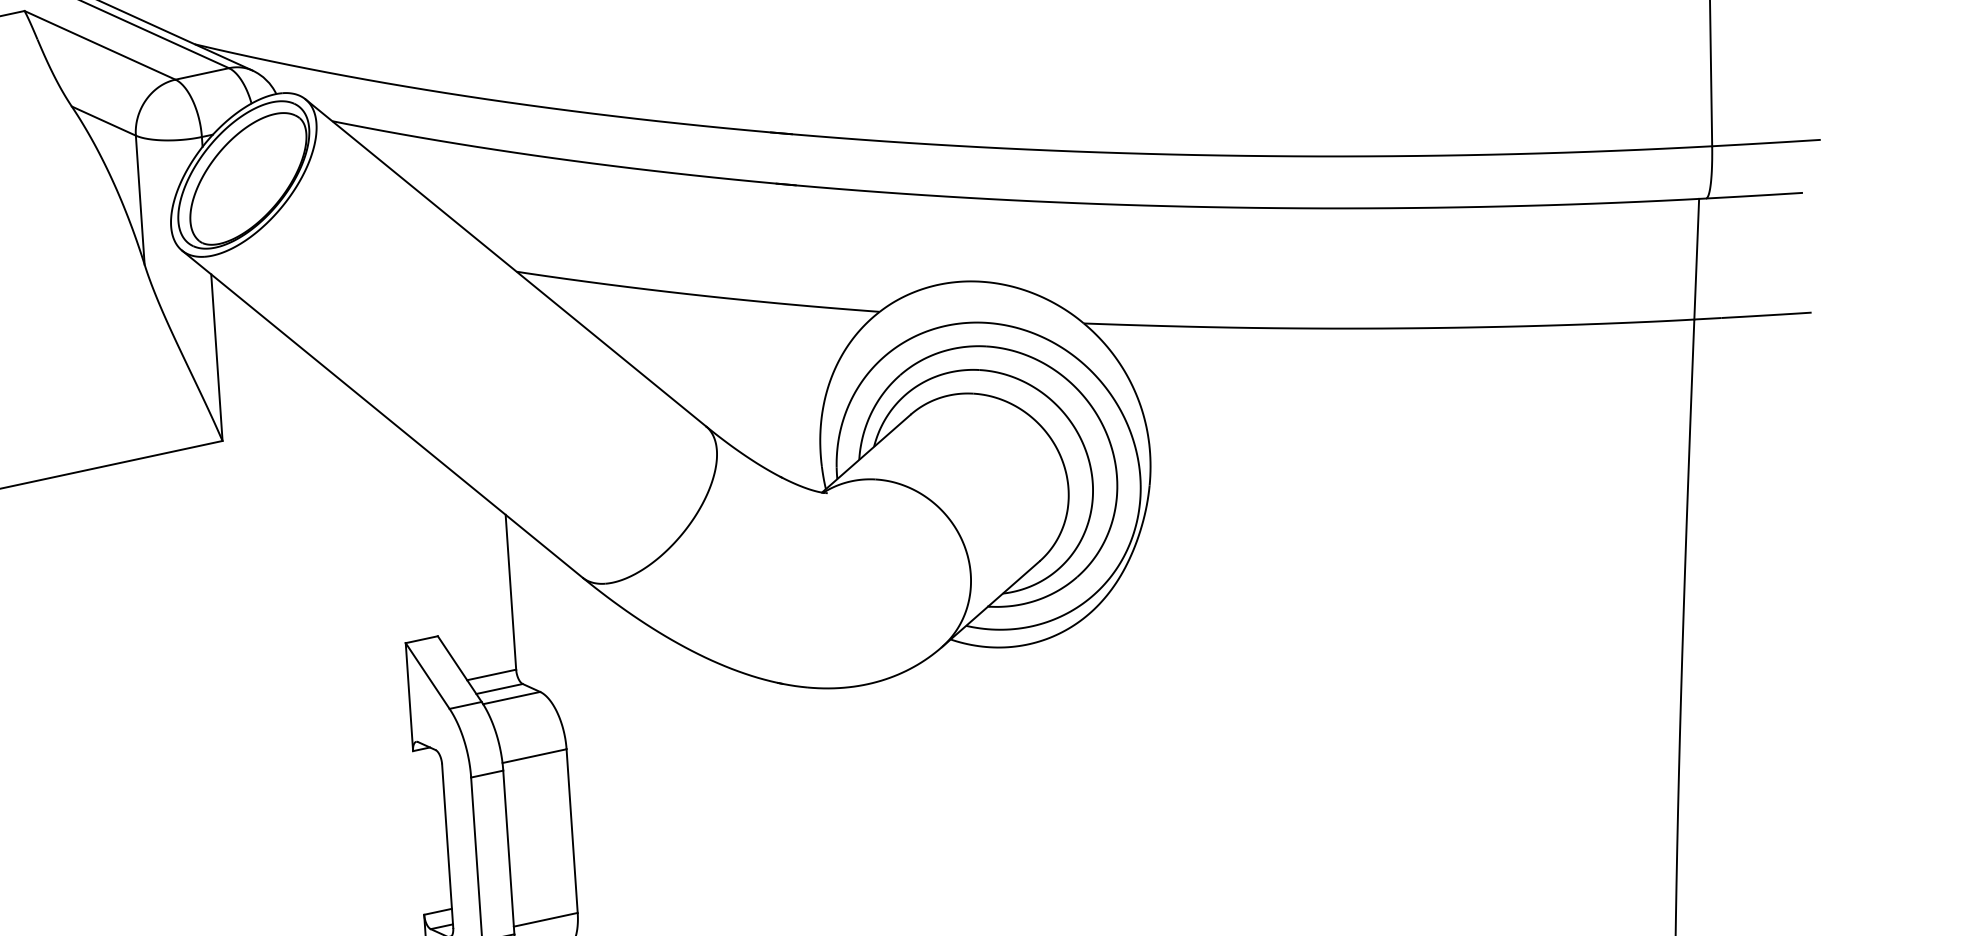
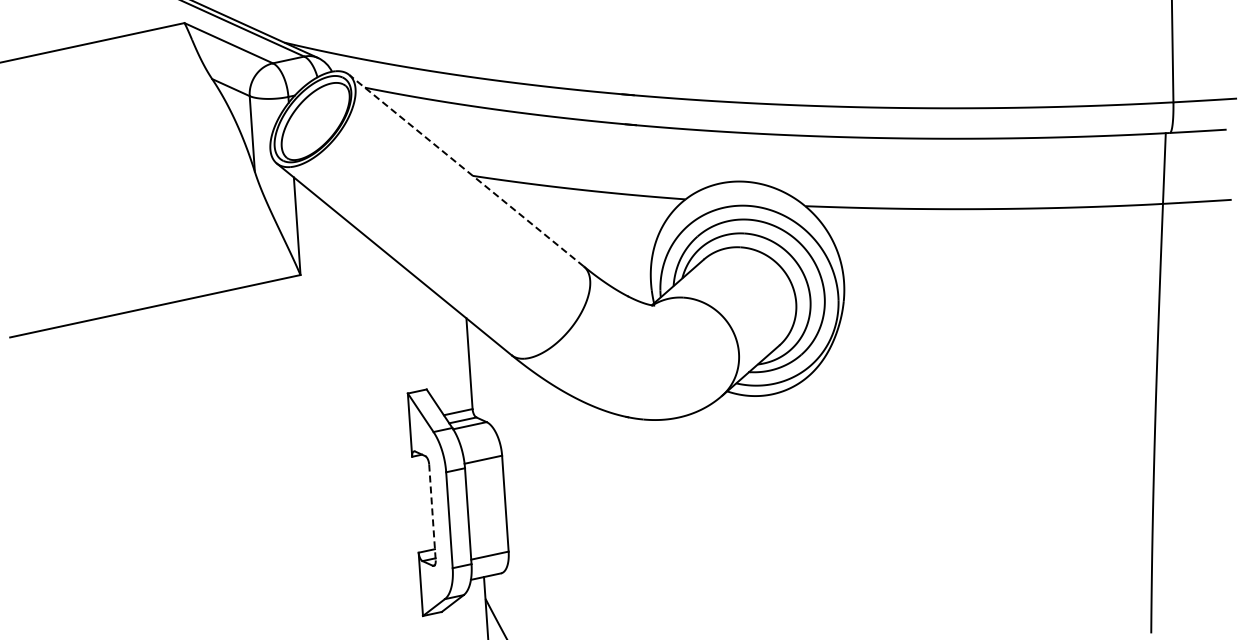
line: (505, 262) -> (466, 170), solid -> dashed
line: (447, 846) -> (432, 512), solid -> dashed

